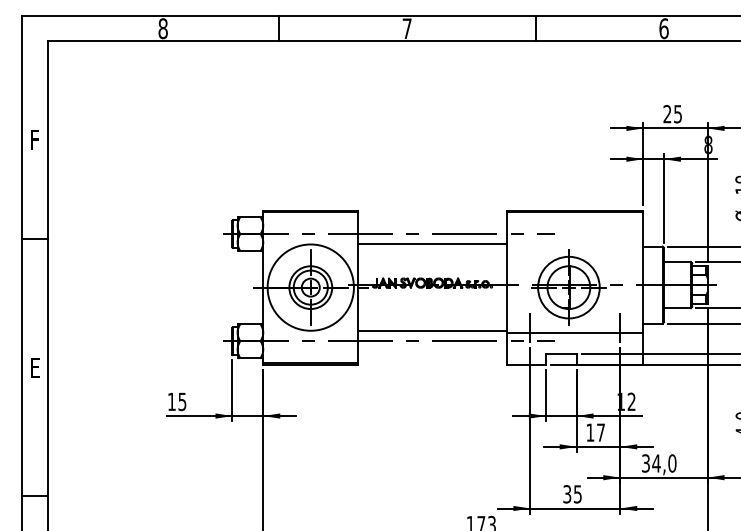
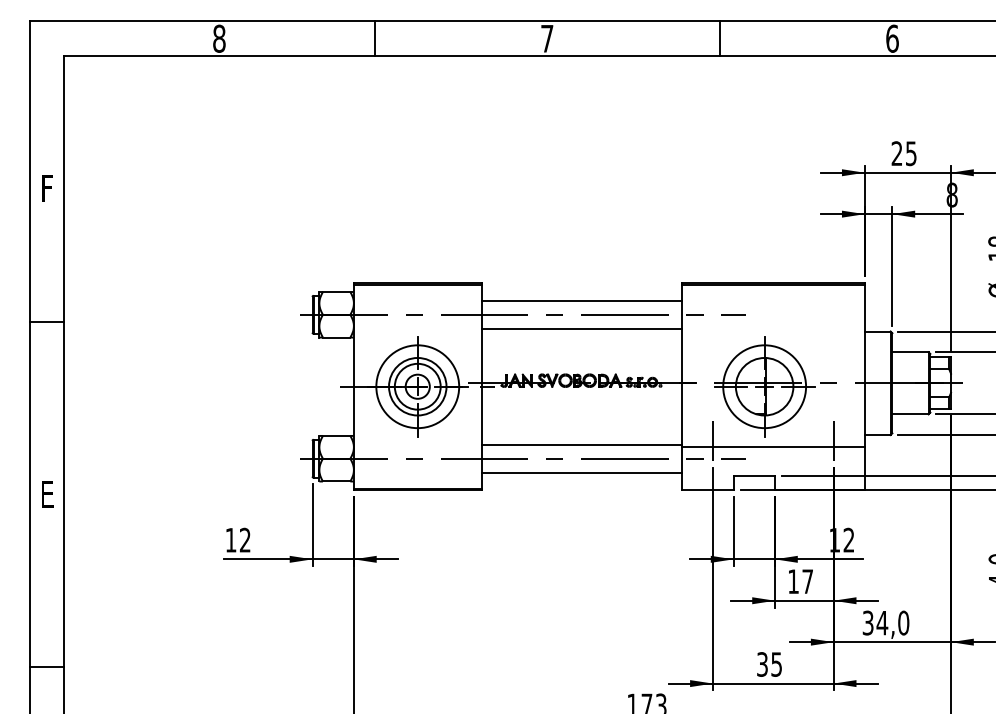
line: (432, 223) -> (581, 300), added
circle: (310, 287) -> (417, 386), size x0.71
line: (432, 351) -> (581, 472), added
text: (182, 401) -> (245, 539), 15 -> 12

